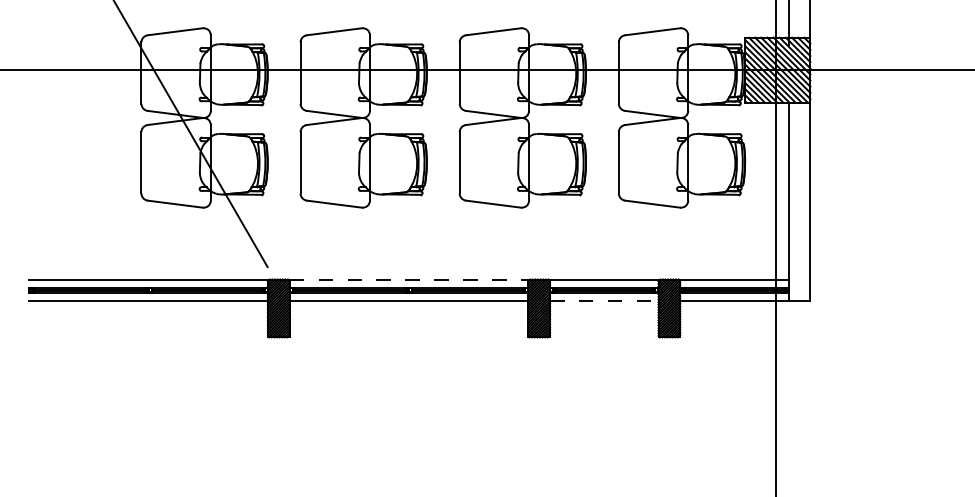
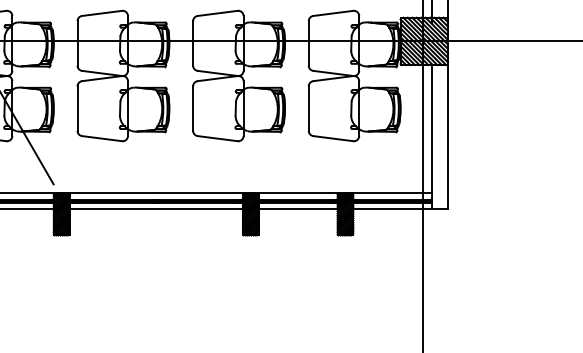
line: (409, 279) -> (156, 193), dashed -> solid
line: (604, 301) -> (298, 209), dashed -> solid

